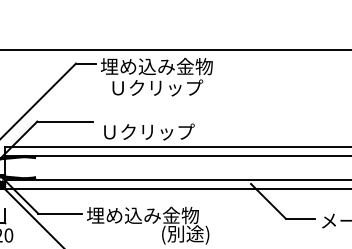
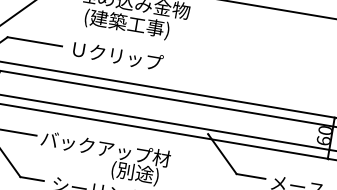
text: (156, 88) -> (130, 24), Ｕクリップ -> (建築工事)
text: (149, 131) -> (118, 55), moved
text: (152, 215) -> (105, 148), 埋め込み金物 -> バックアップ材

